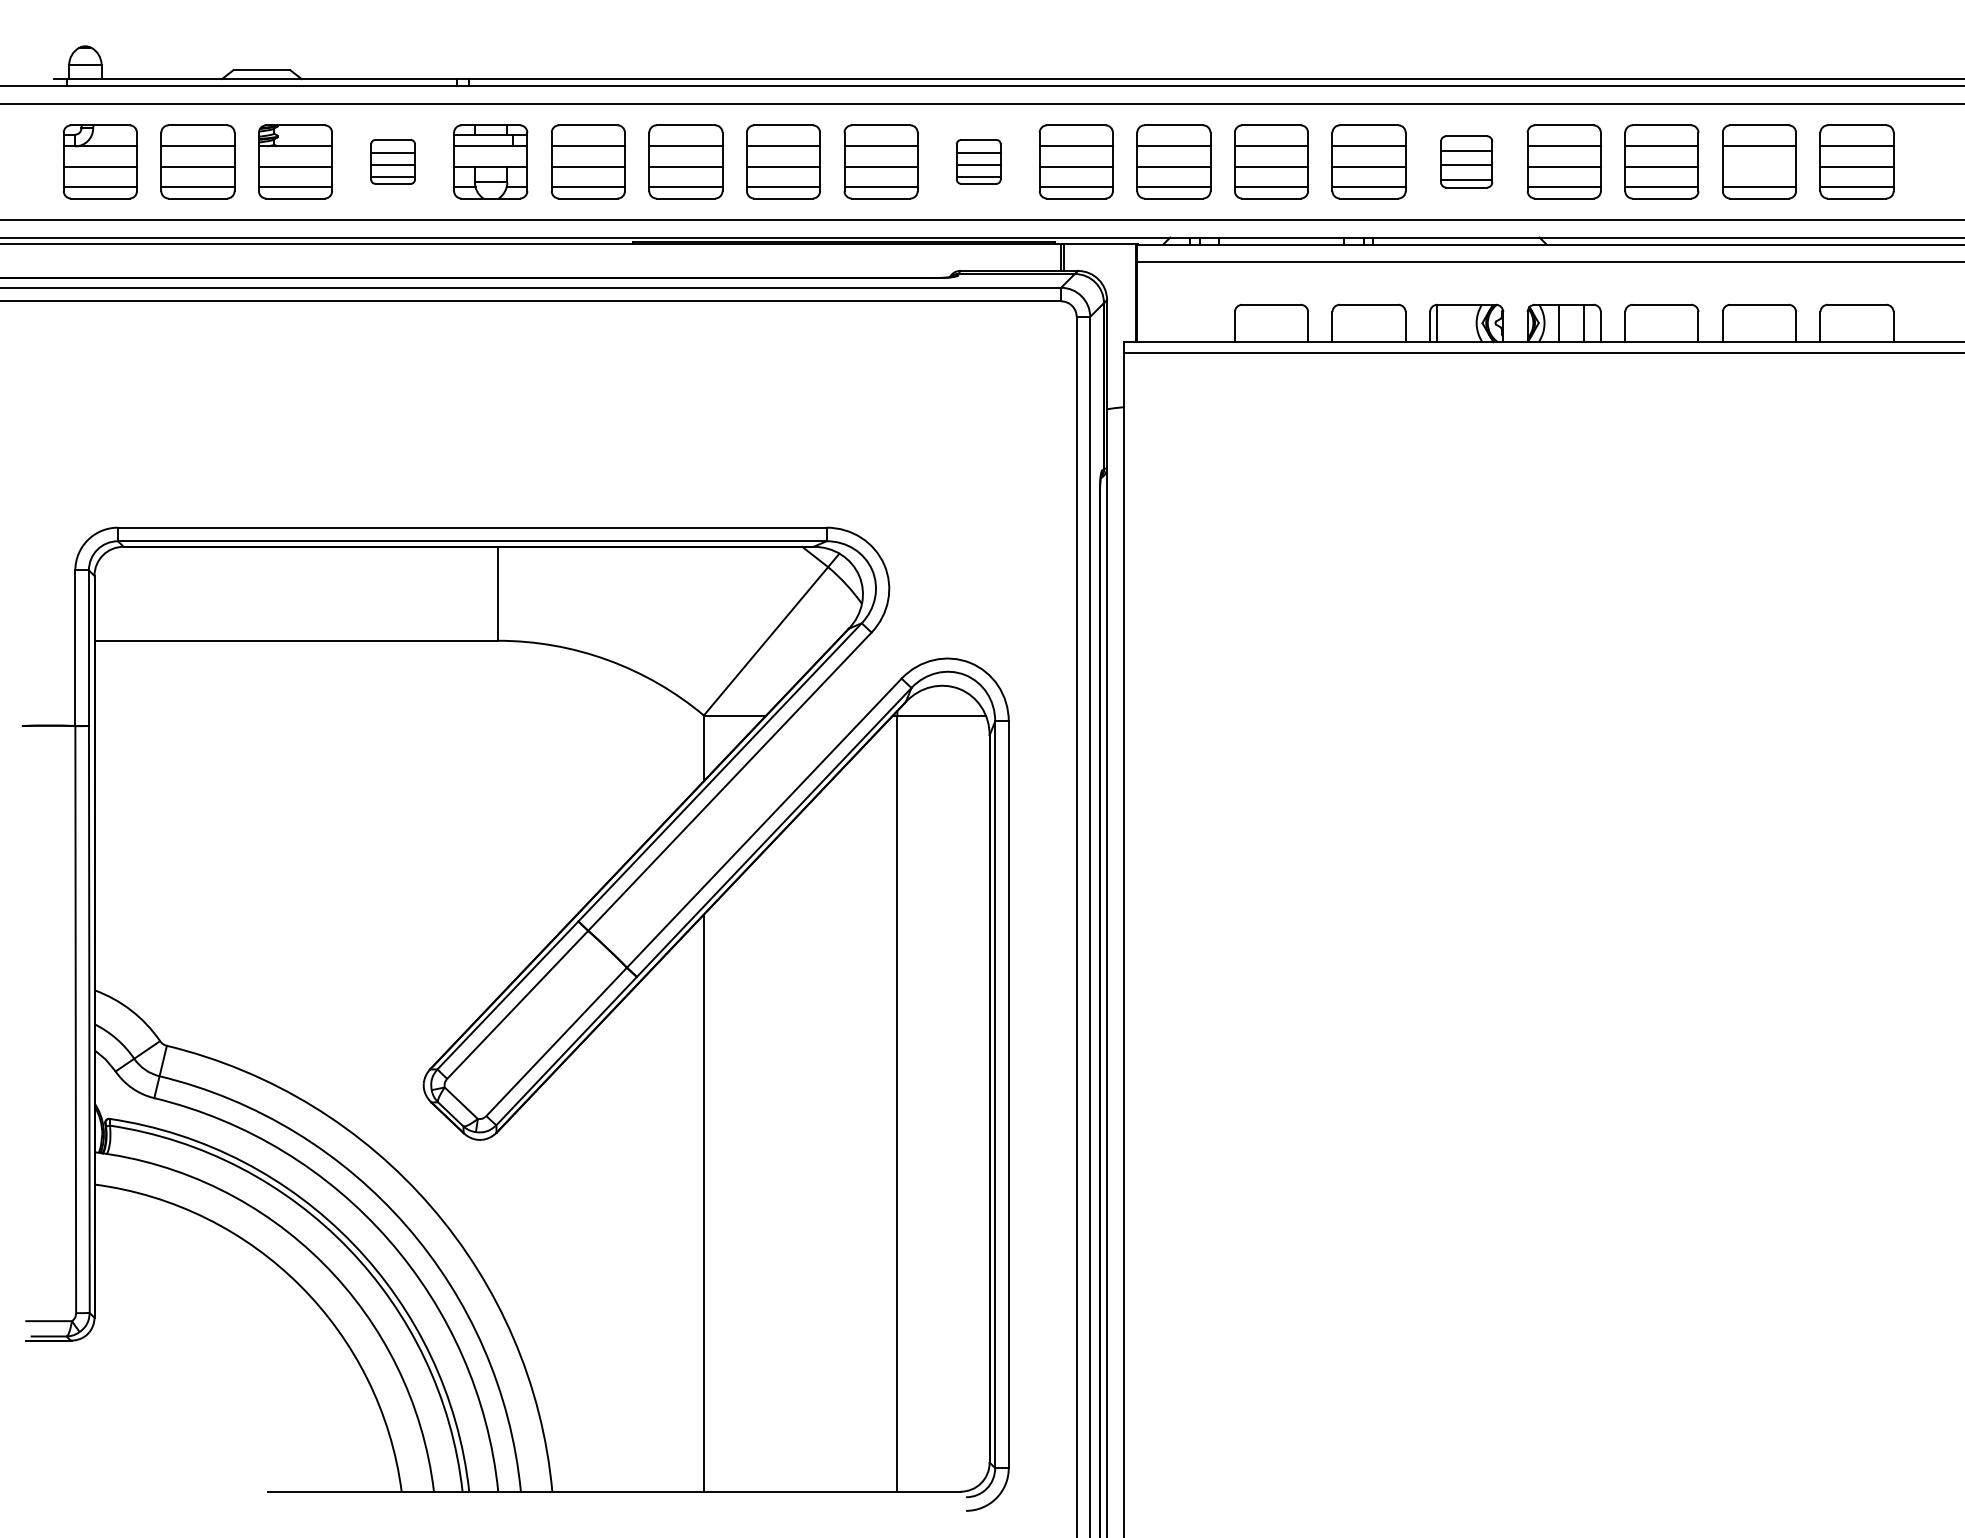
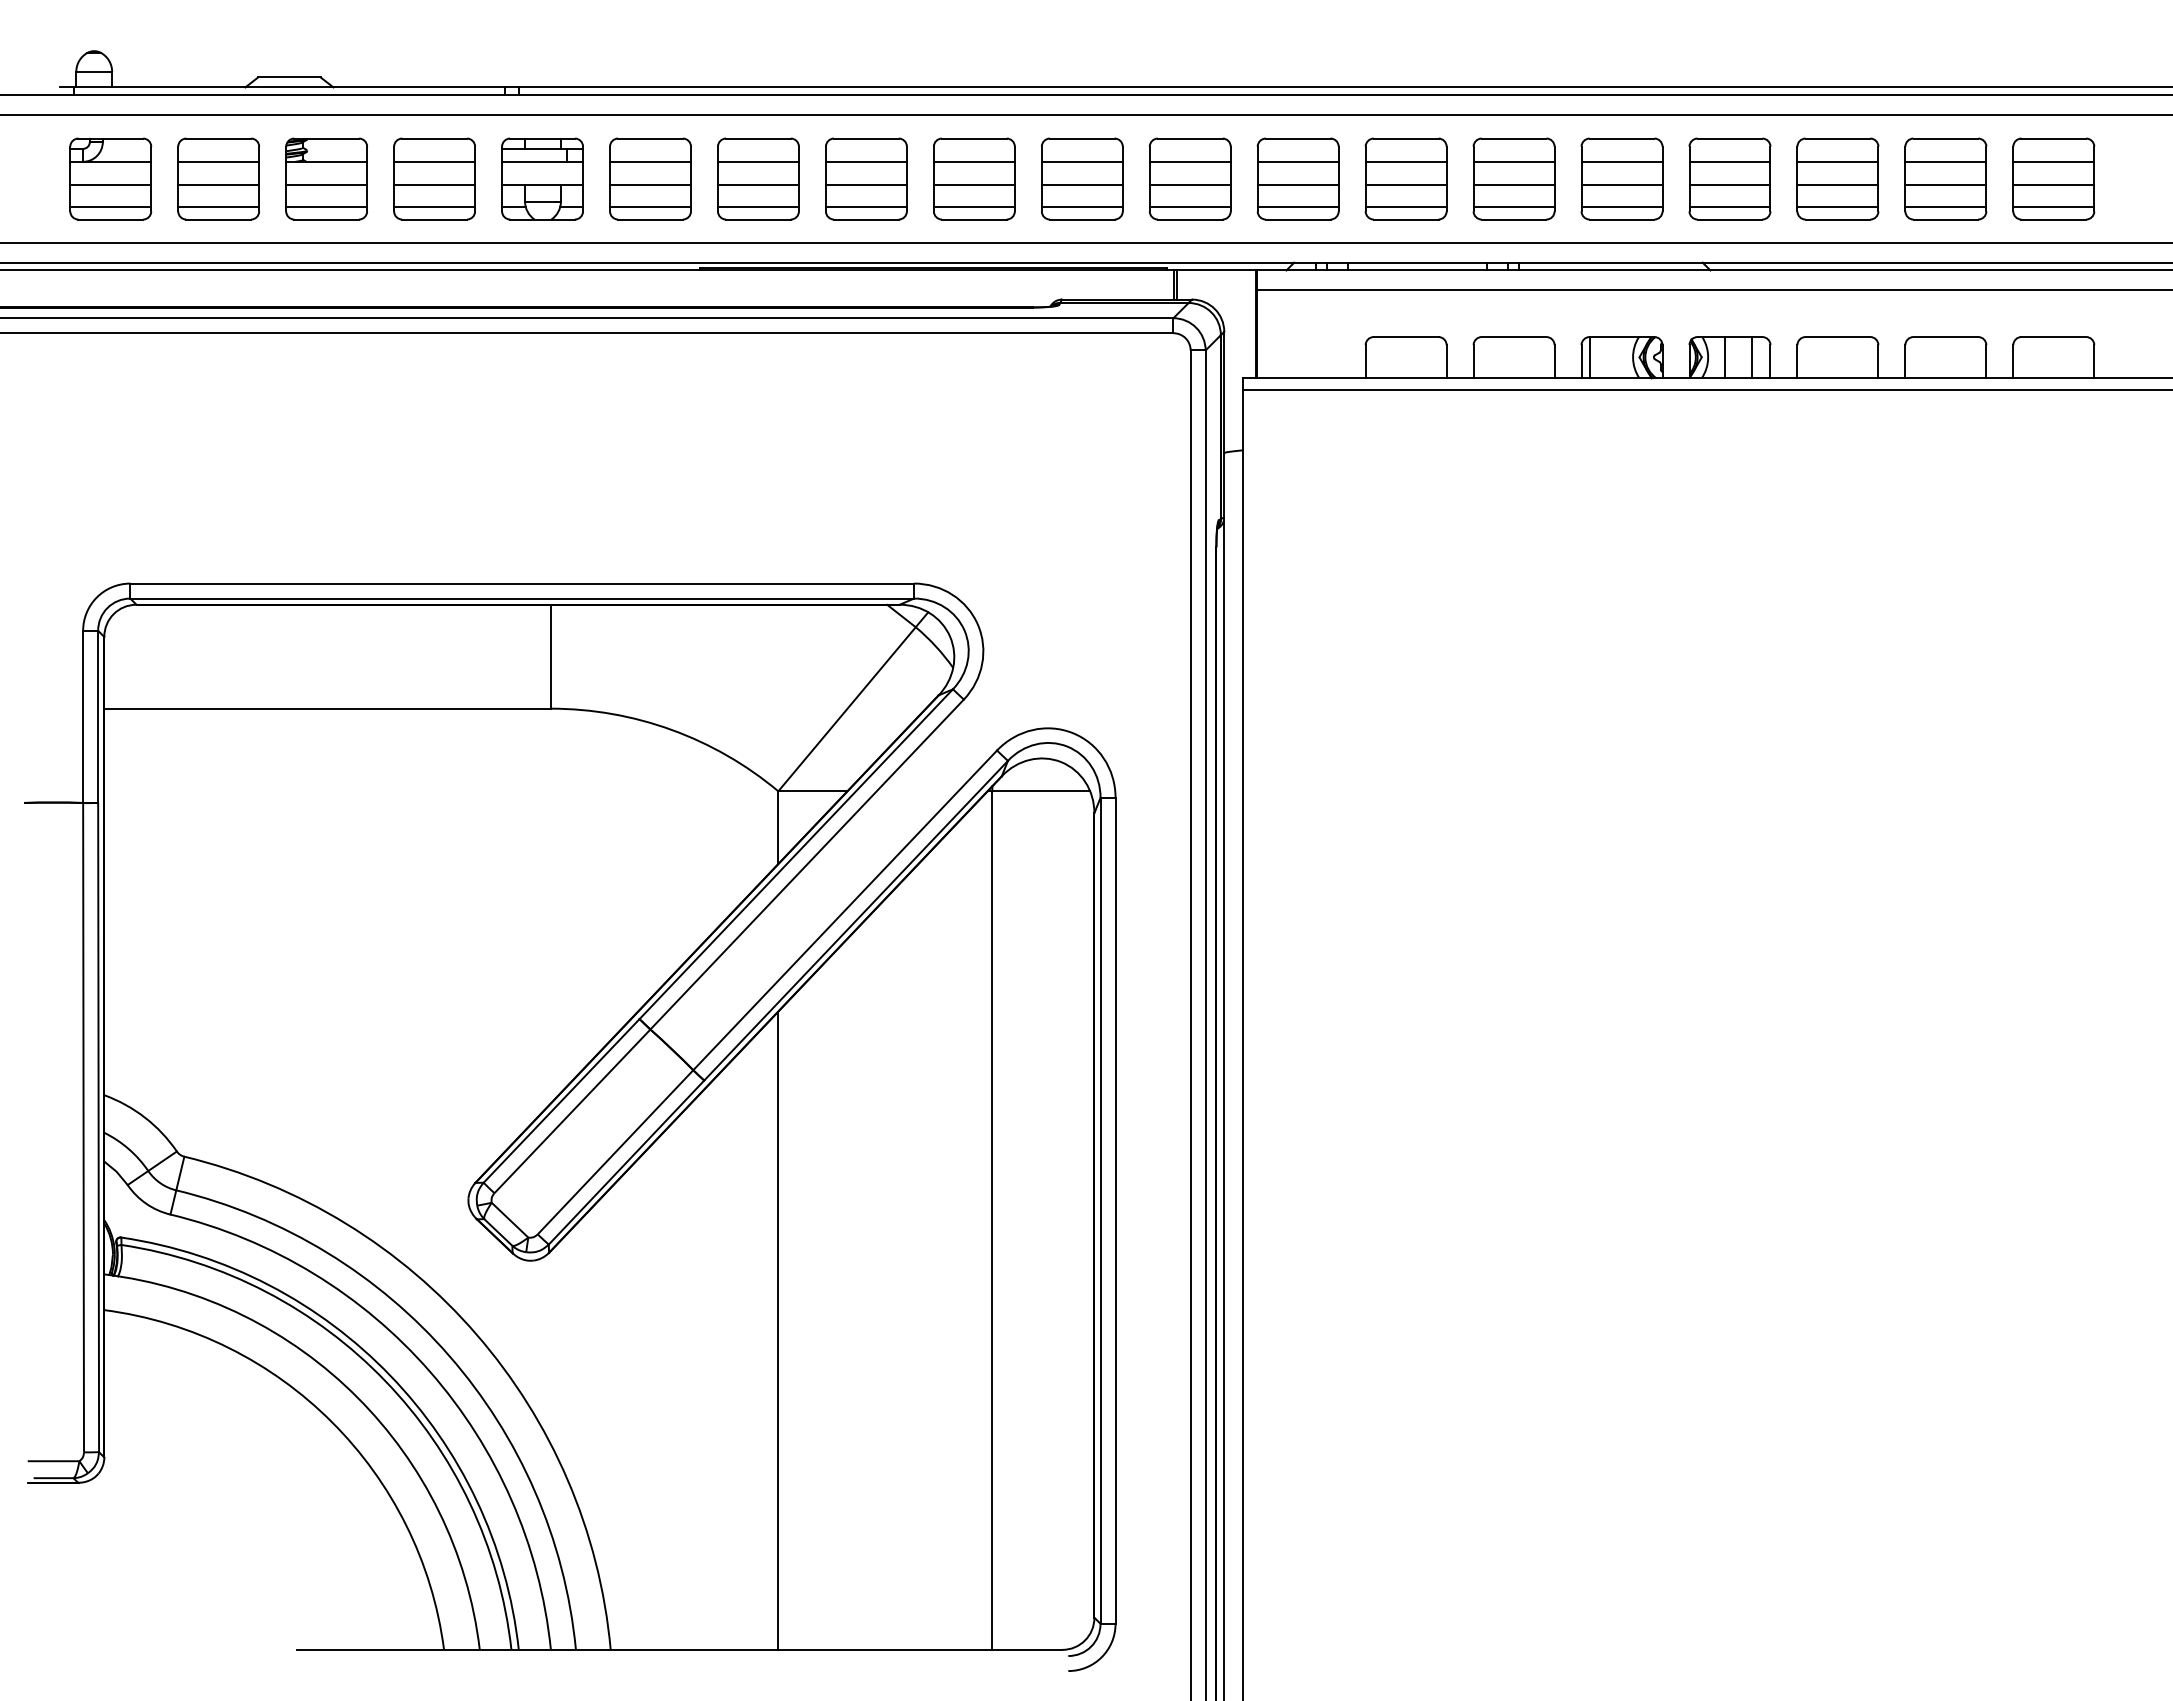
part: (393, 161) -> (434, 178), size x1.67
part: (978, 161) -> (1082, 178), size x1.67
part: (1466, 161) -> (1621, 178), size x1.43
line: (1759, 166) -> (1945, 184), added

